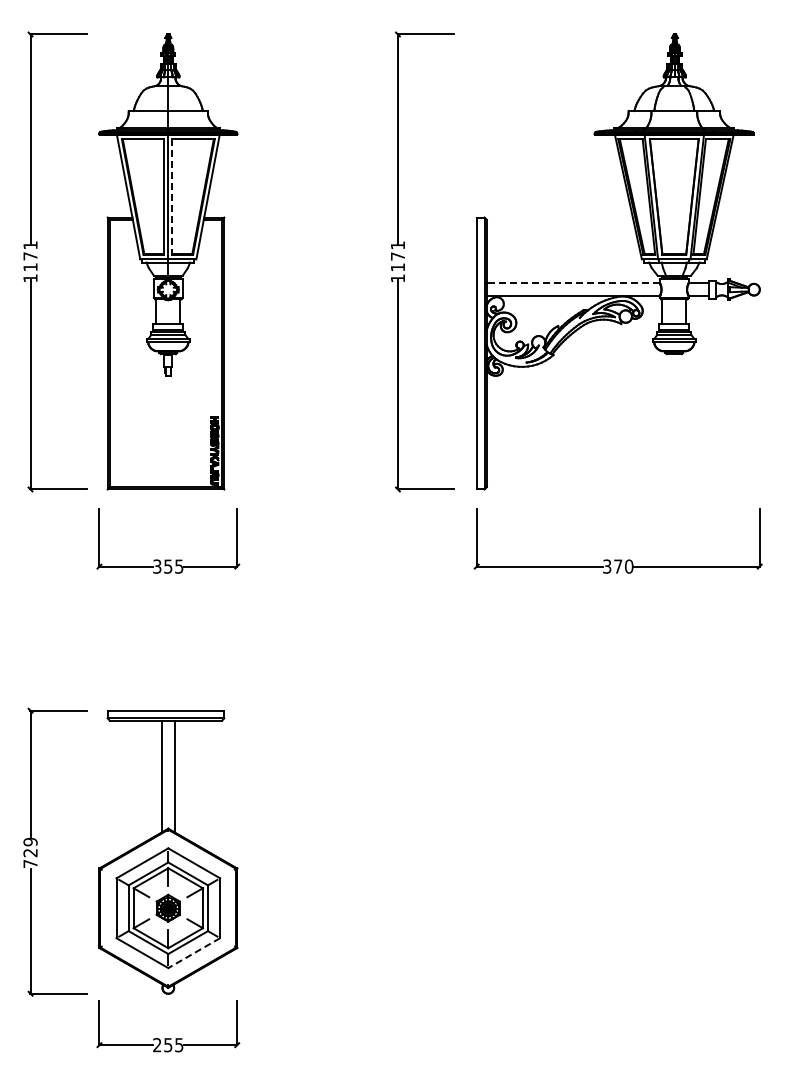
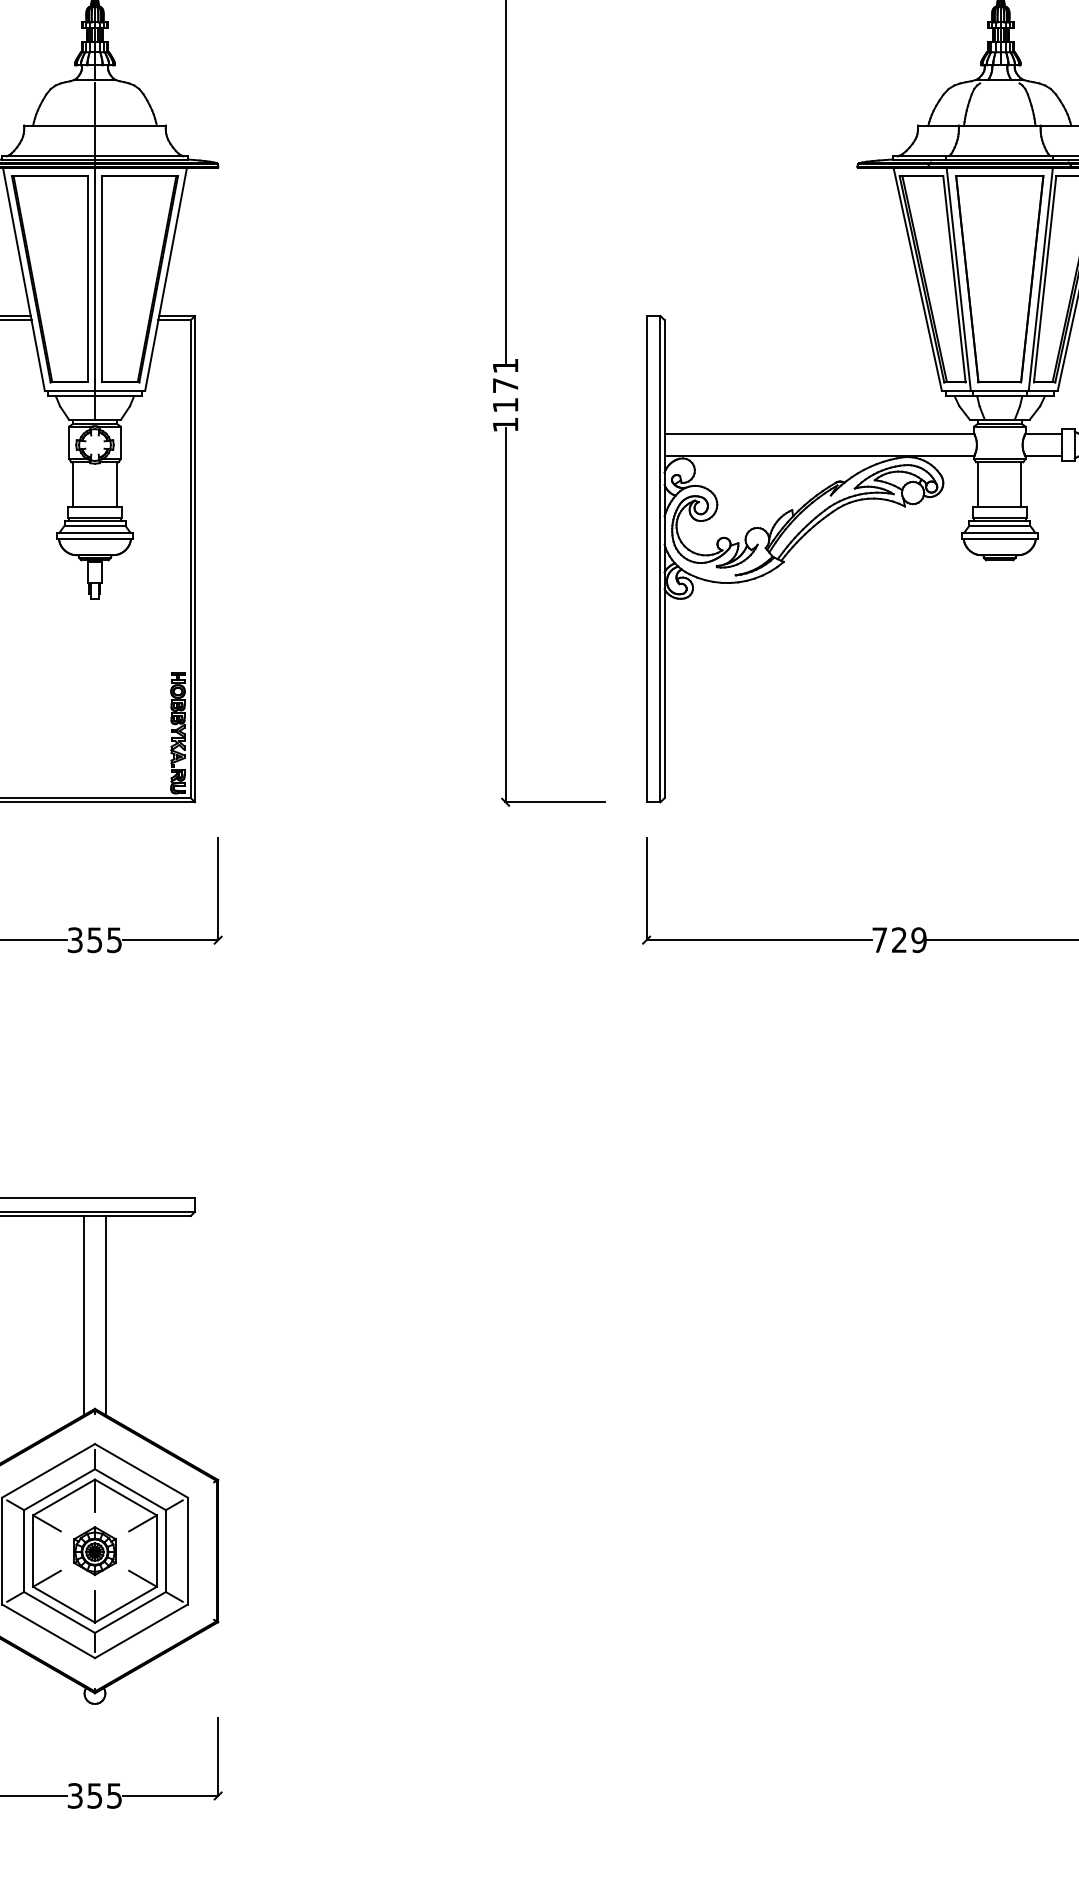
line: (172, 196) -> (102, 278), dashed -> solid
line: (573, 283) -> (819, 433), dashed -> solid
text: (618, 566) -> (899, 939), 370 -> 729
line: (194, 953) -> (141, 1631), dashed -> solid
text: (157, 1045) -> (75, 1796), 255 -> 355

